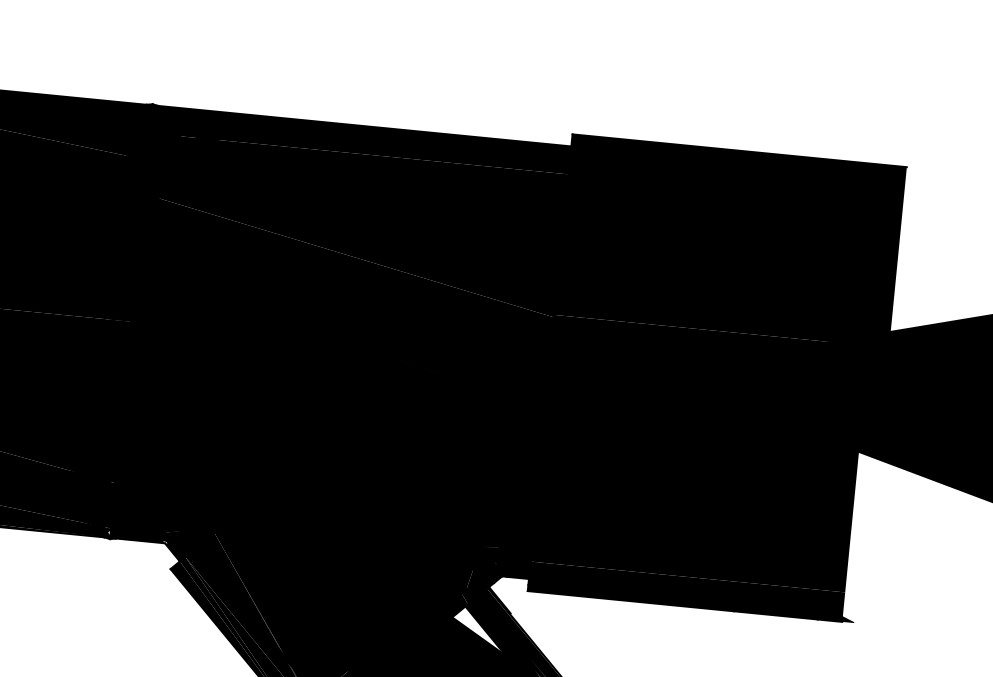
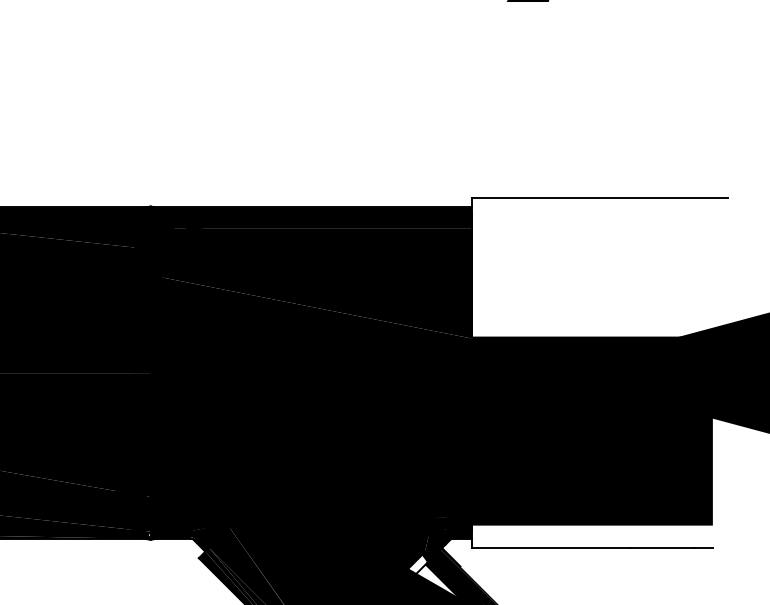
fill: (730, 241) -> (599, 267), removed
fill: (692, 591) -> (596, 536), removed
fill: (446, 613) -> (411, 571), removed

